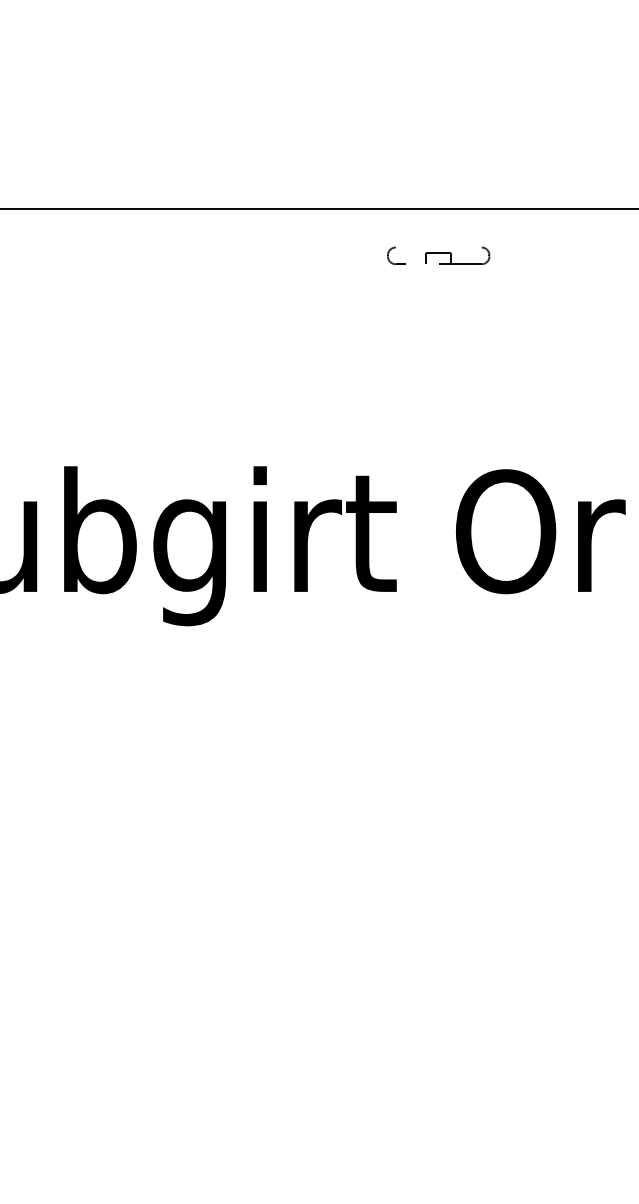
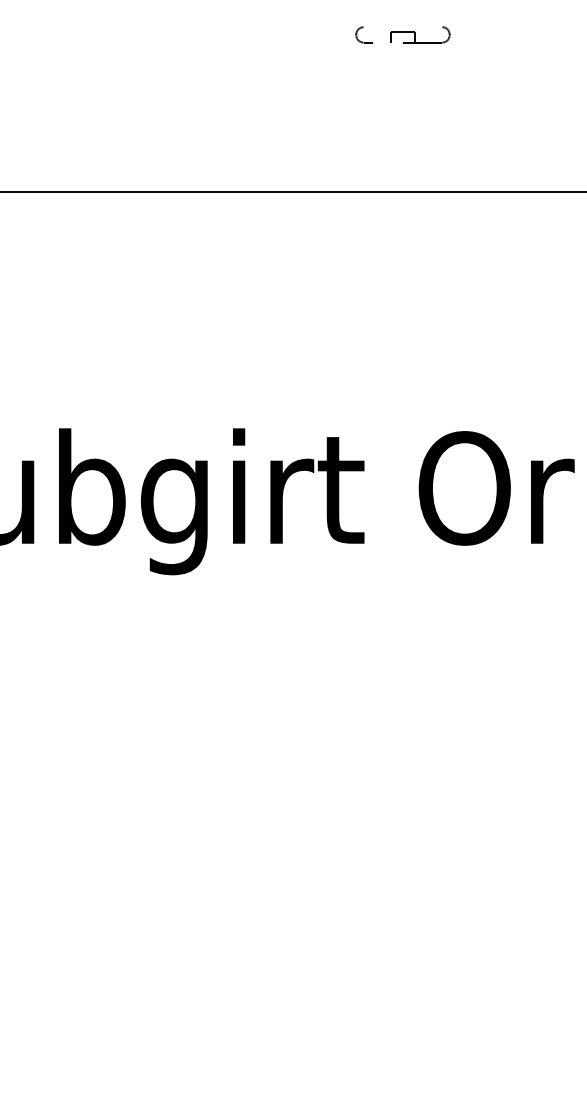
part: (438, 255) -> (402, 34), moved

